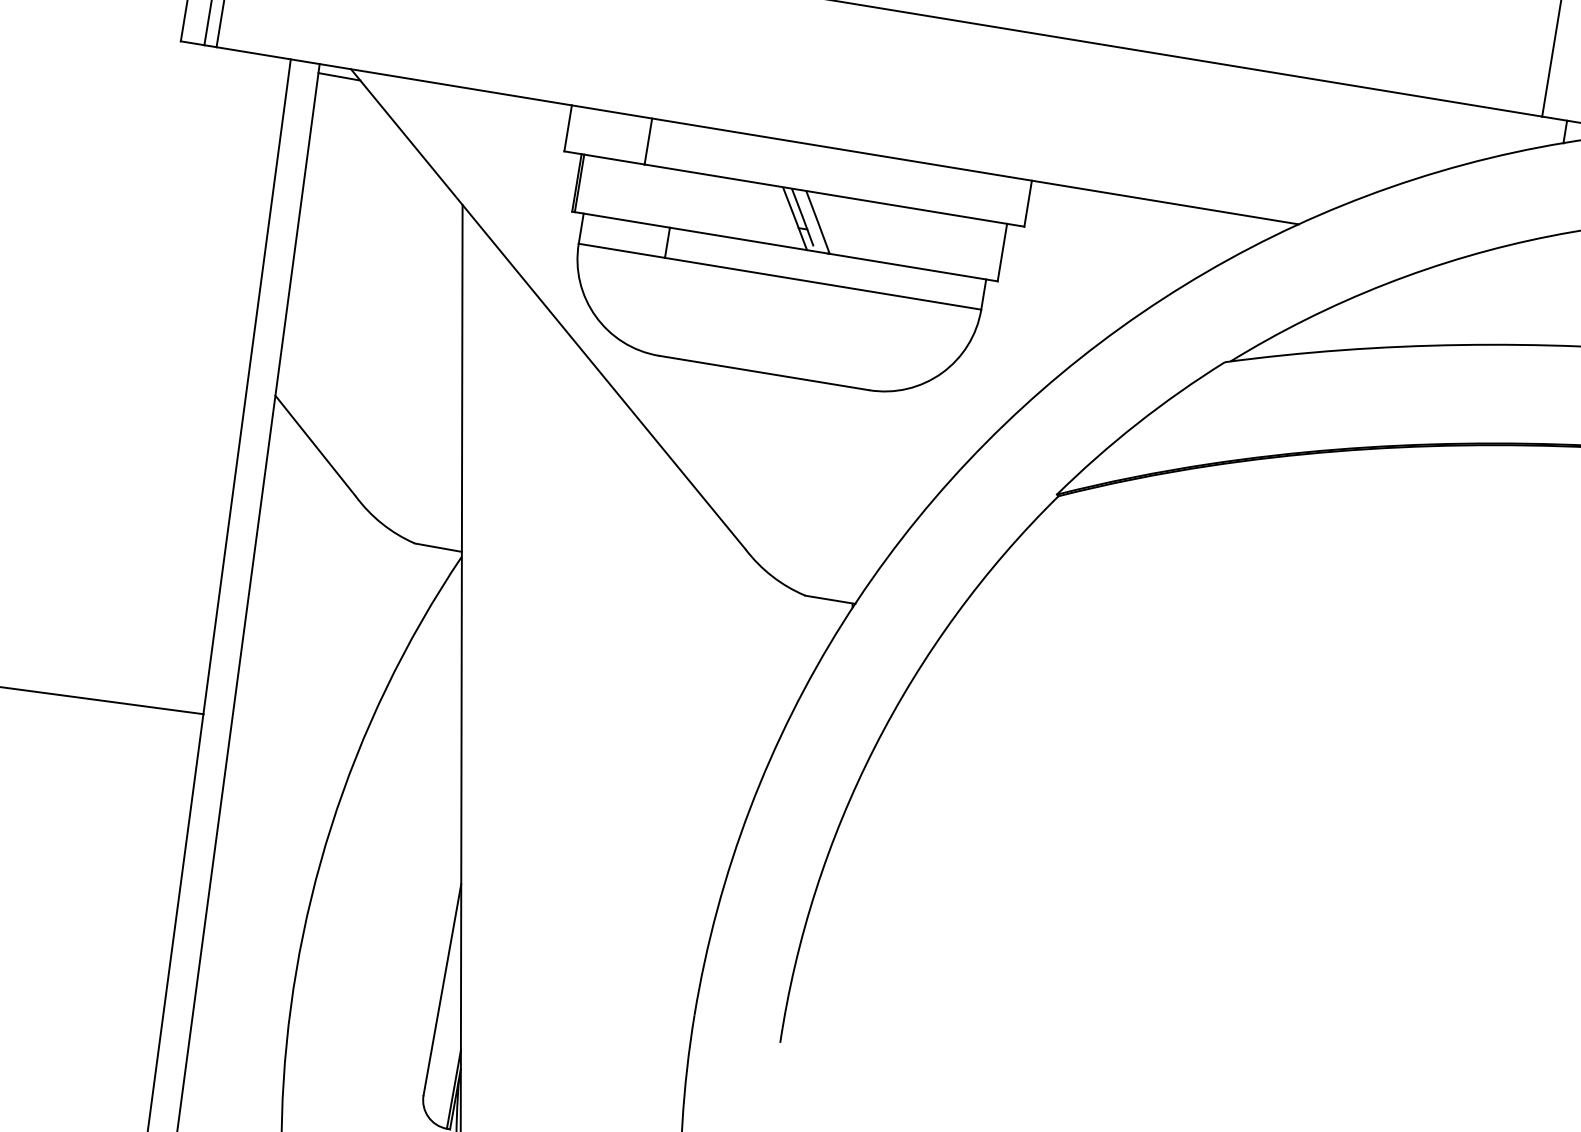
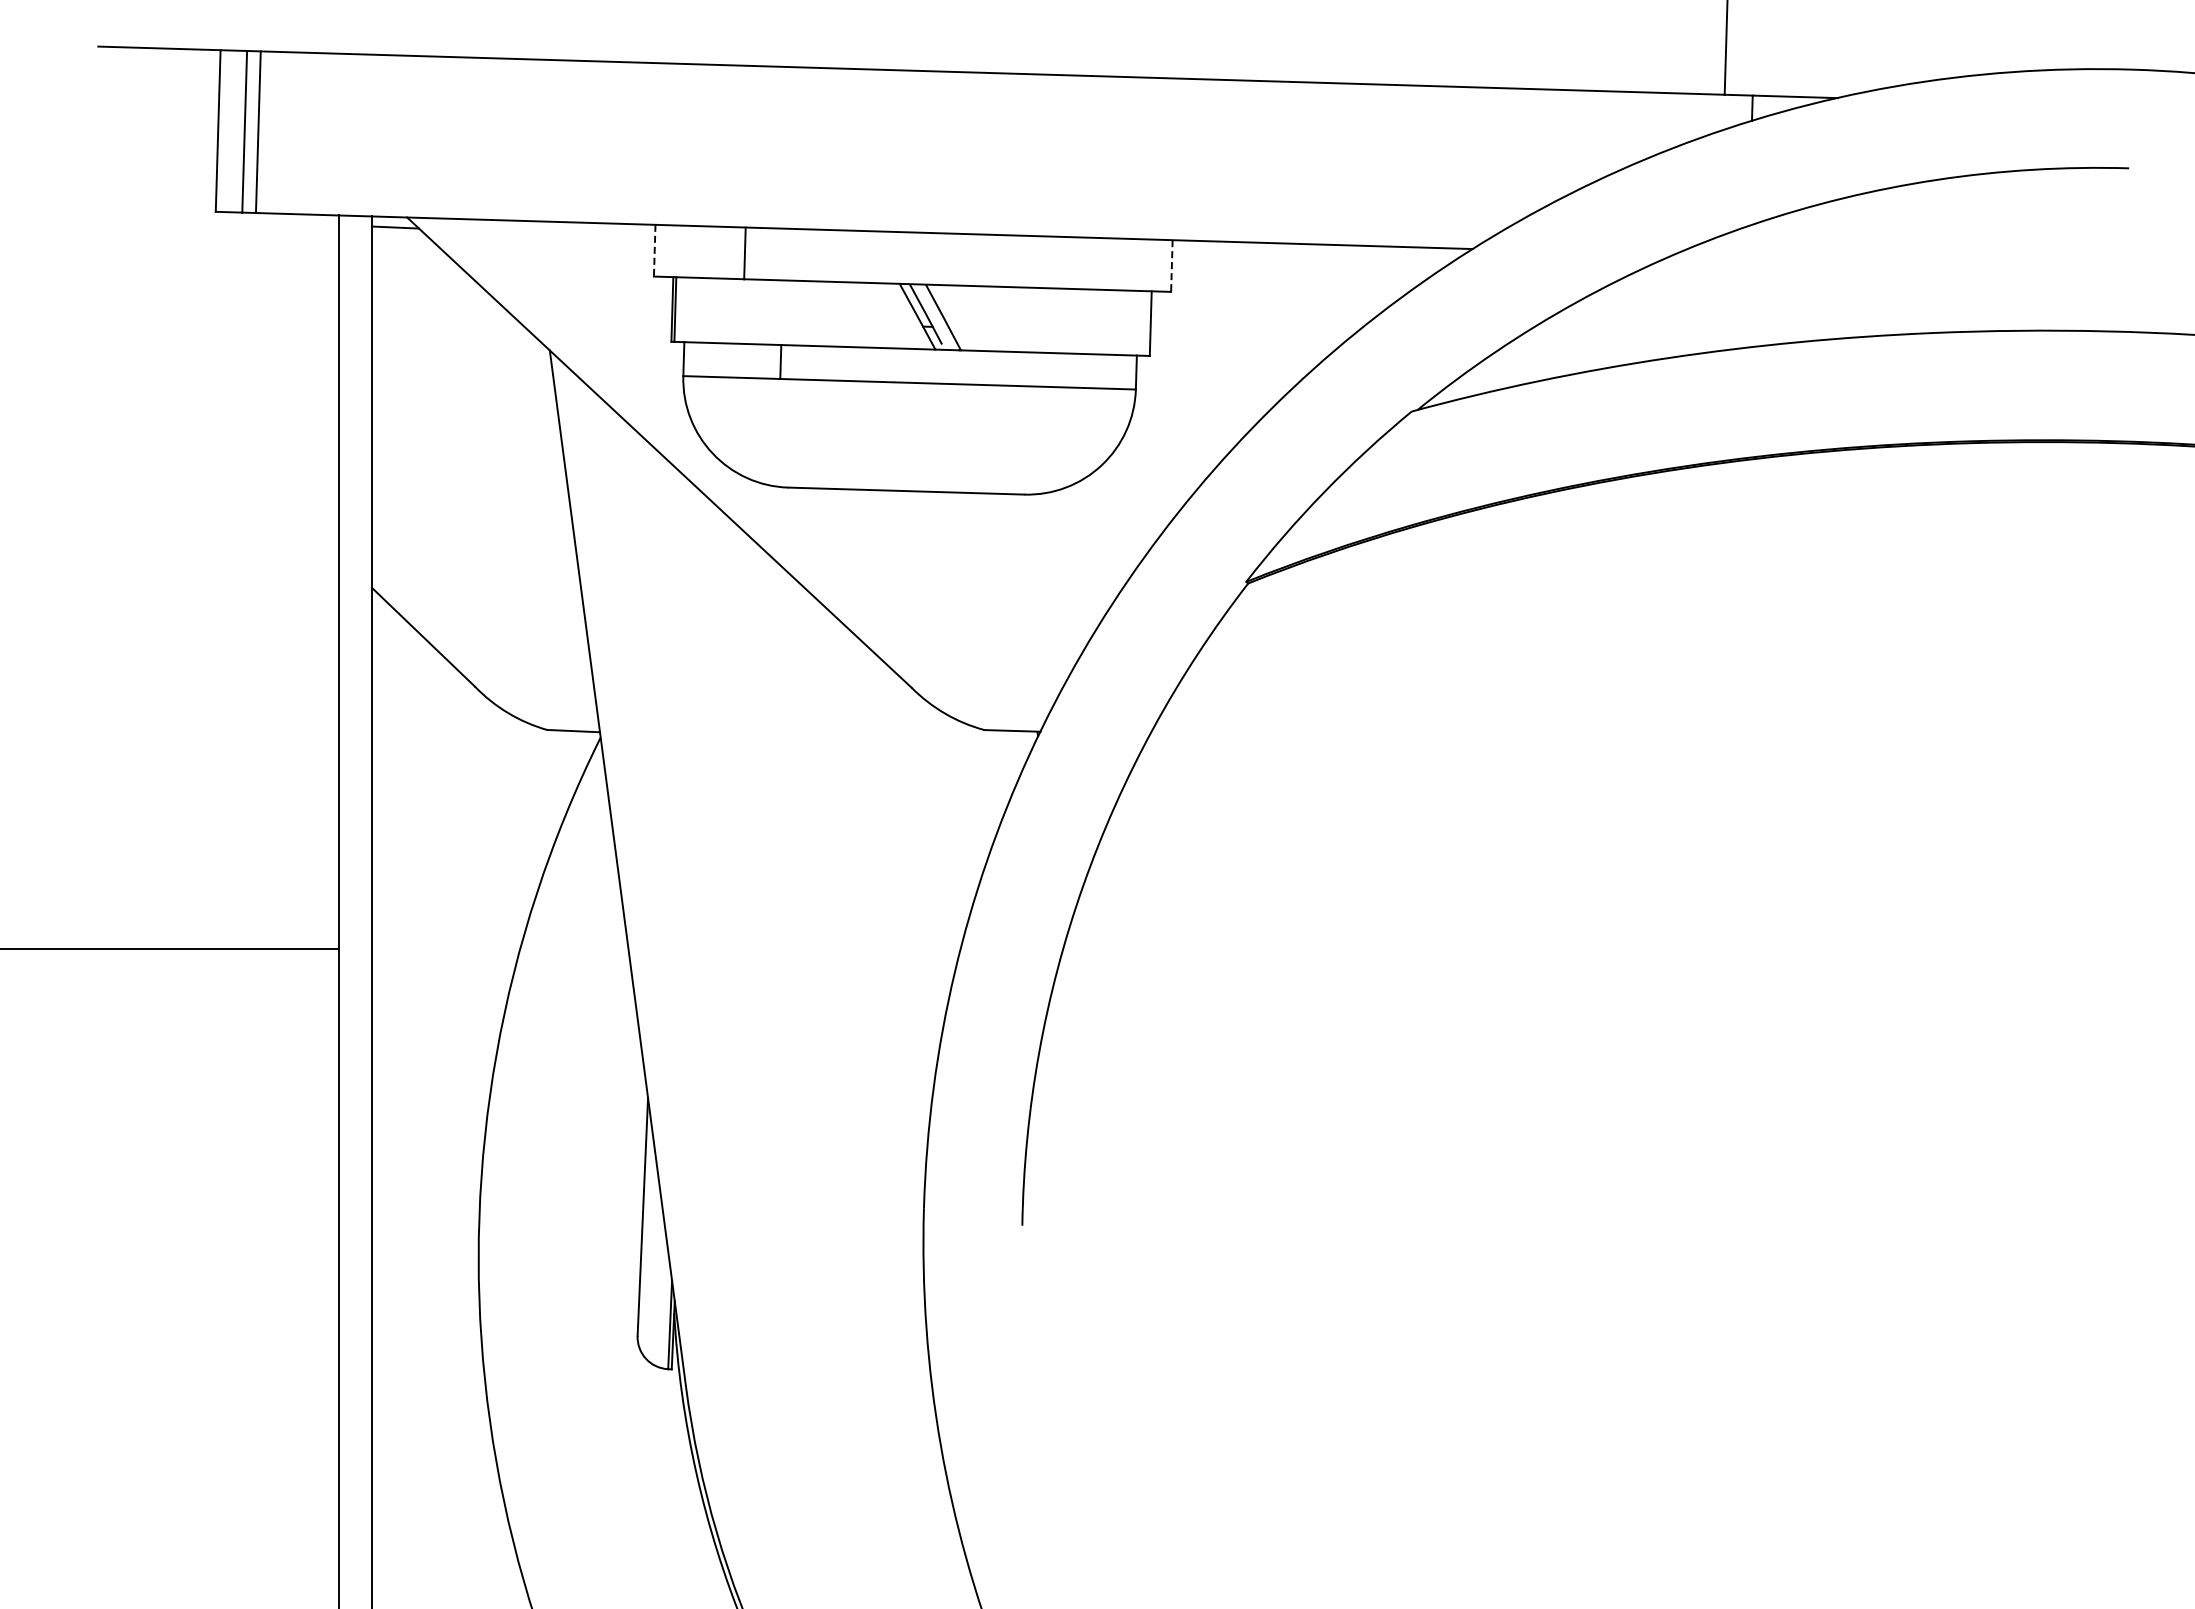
line: (567, 128) -> (654, 250), solid -> dashed
line: (1027, 204) -> (1171, 266), solid -> dashed

